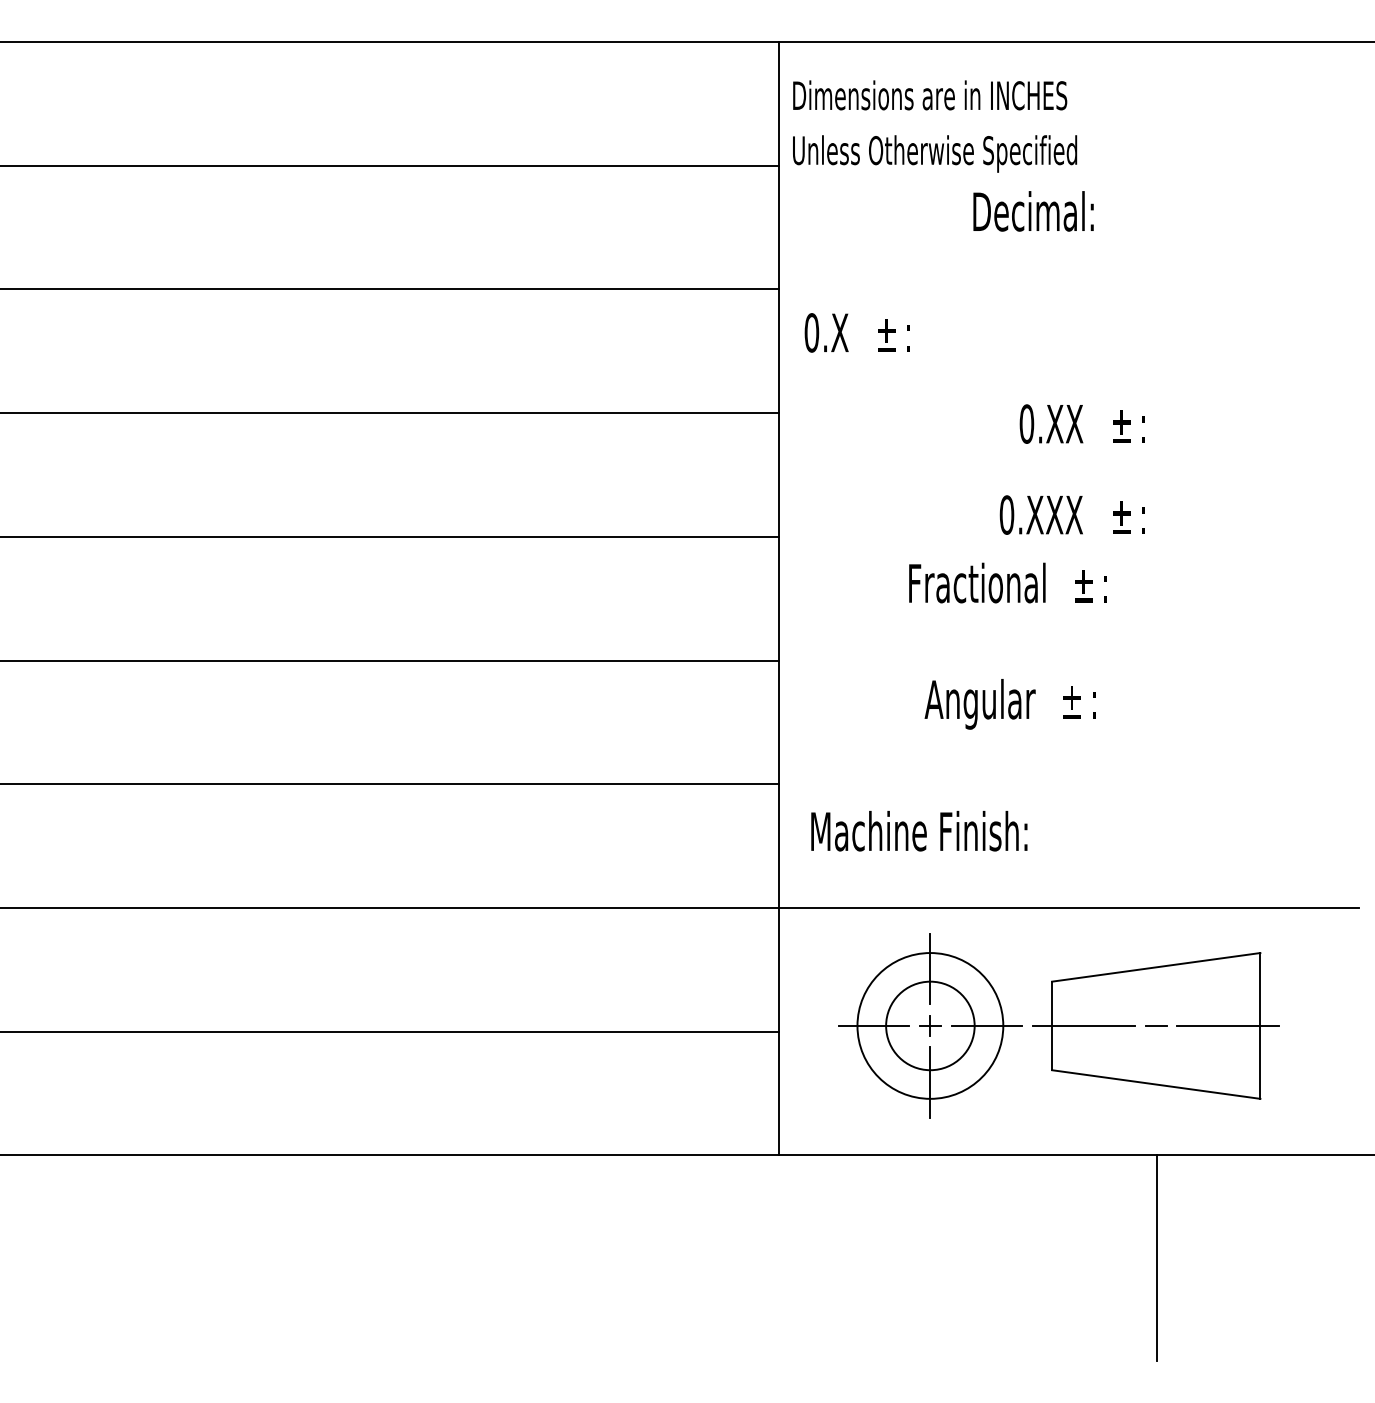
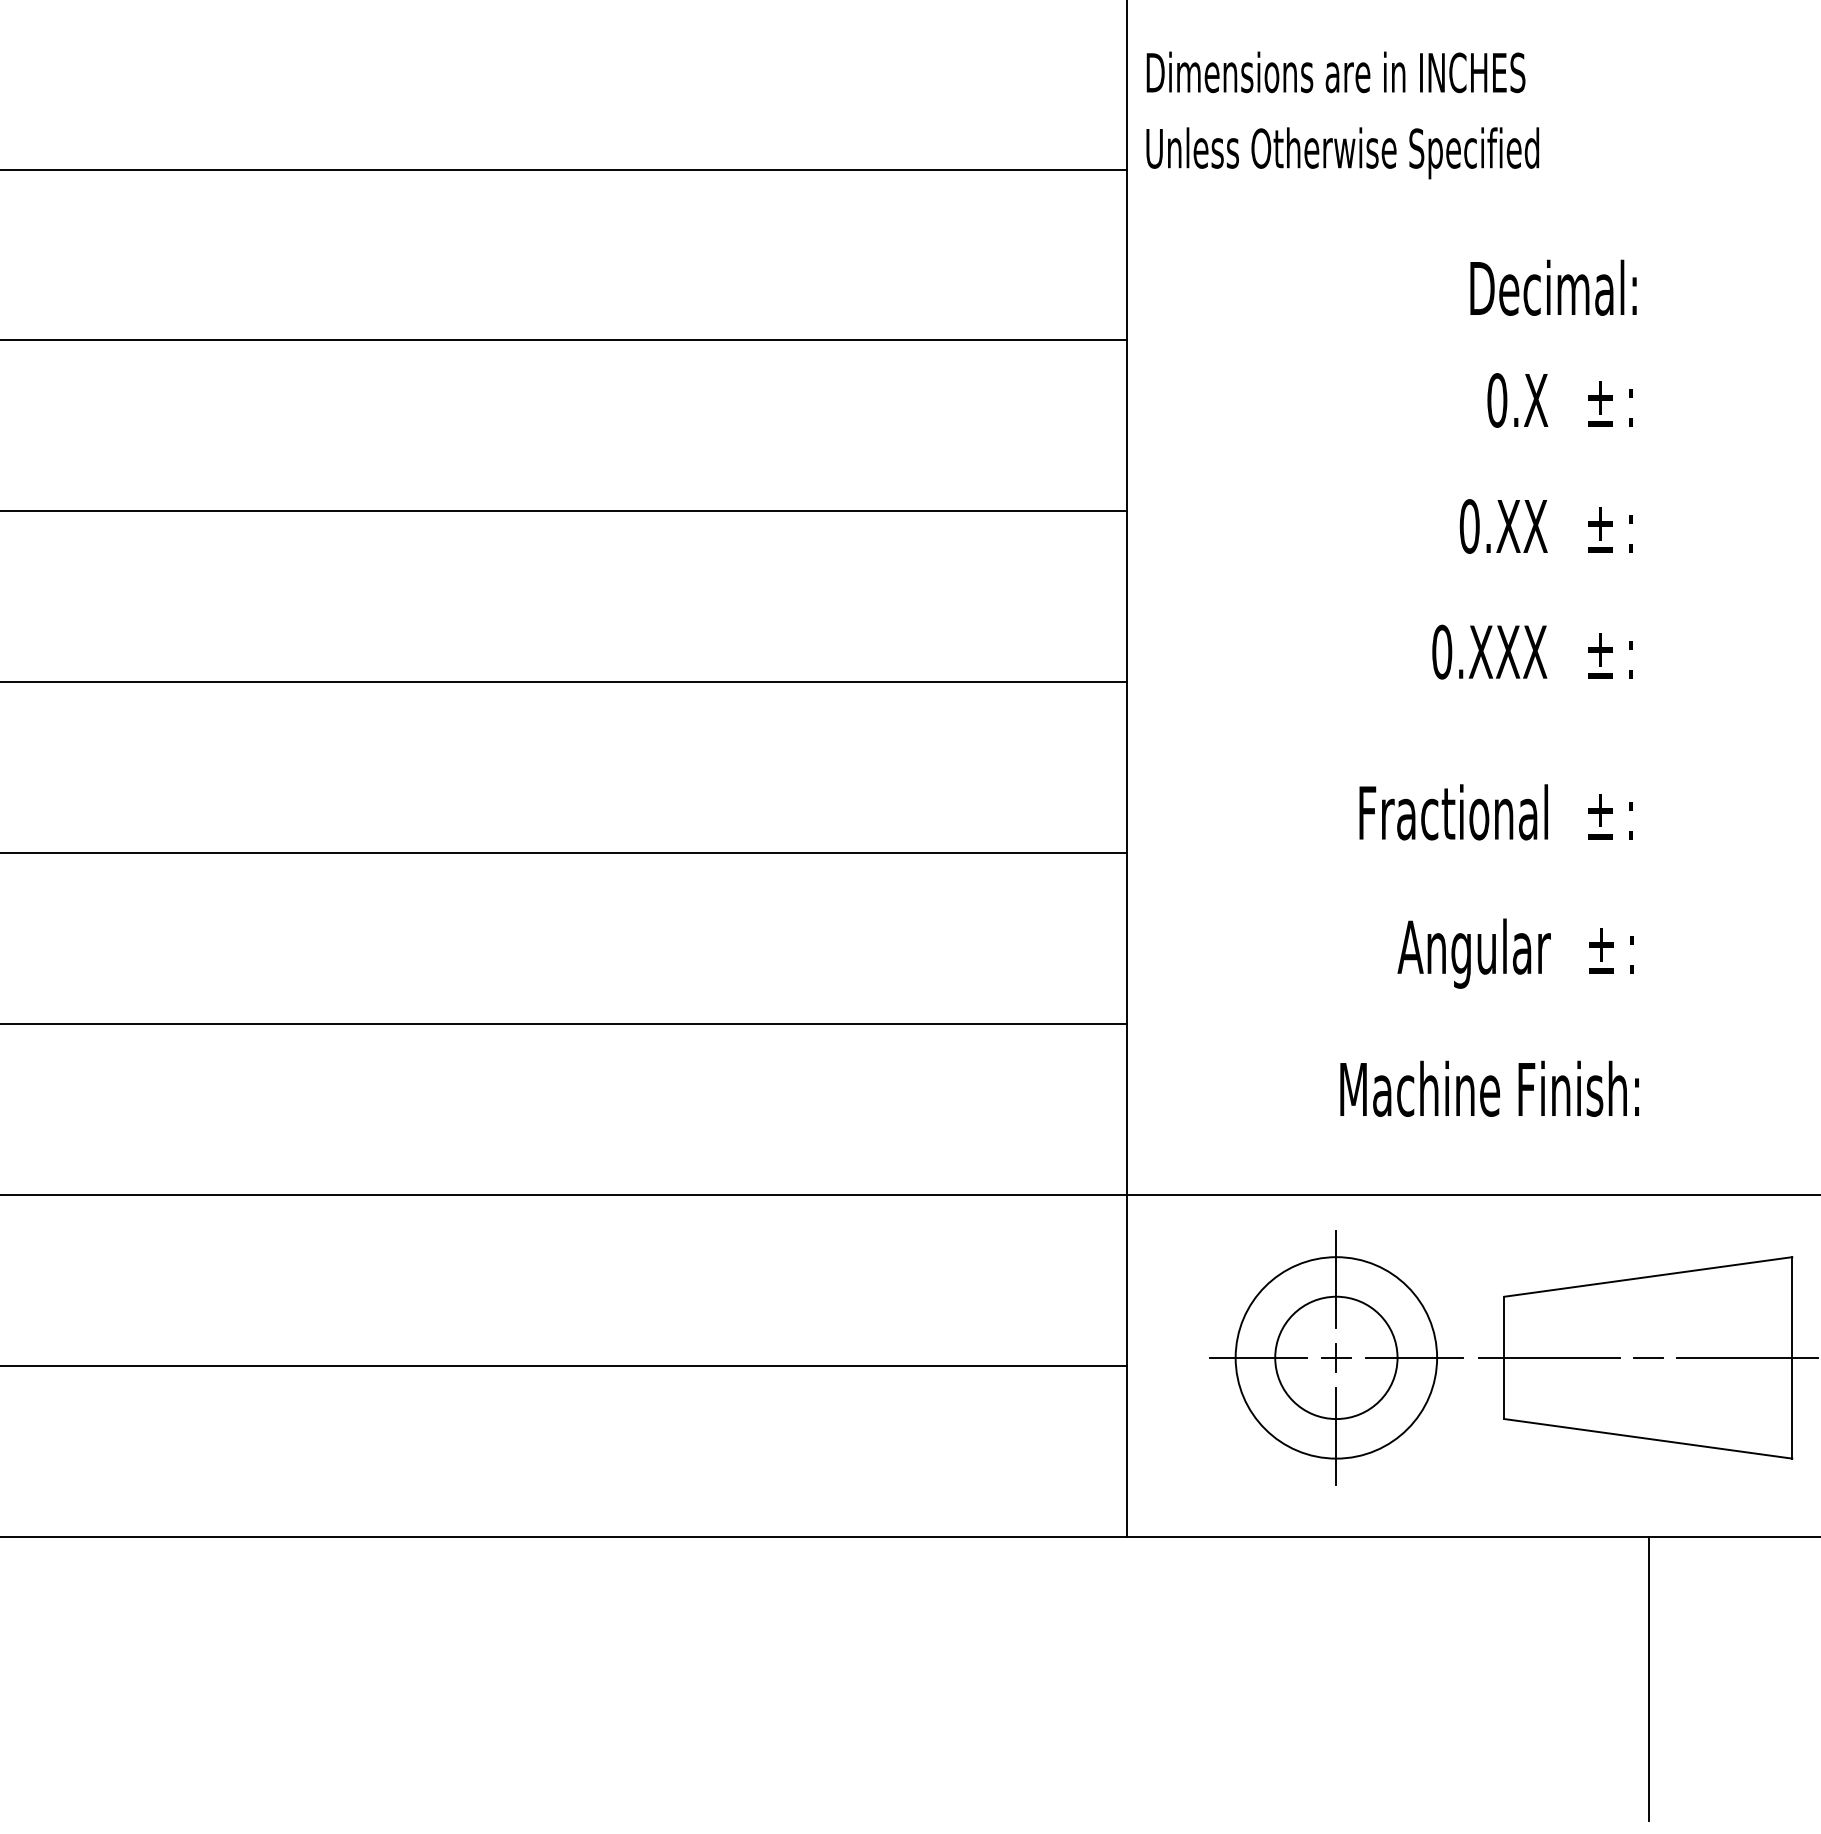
text: (1033, 211) -> (1553, 288), moved
text: (856, 332) -> (1558, 399), moved
text: (1007, 582) -> (1495, 811), moved
text: (1009, 704) -> (1514, 953), moved
text: (919, 831) -> (1489, 1089), moved

